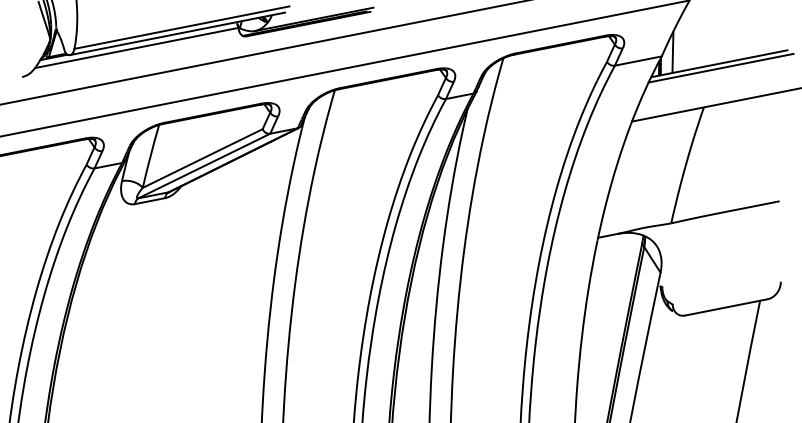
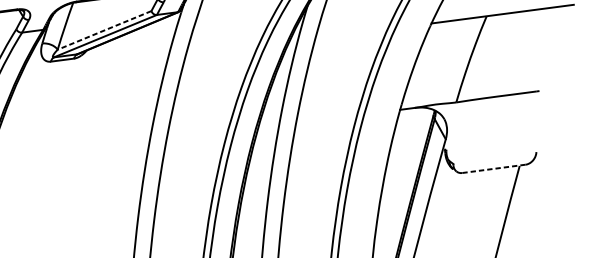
line: (202, 158) -> (104, 30), solid -> dashed
line: (725, 307) -> (493, 168), solid -> dashed

